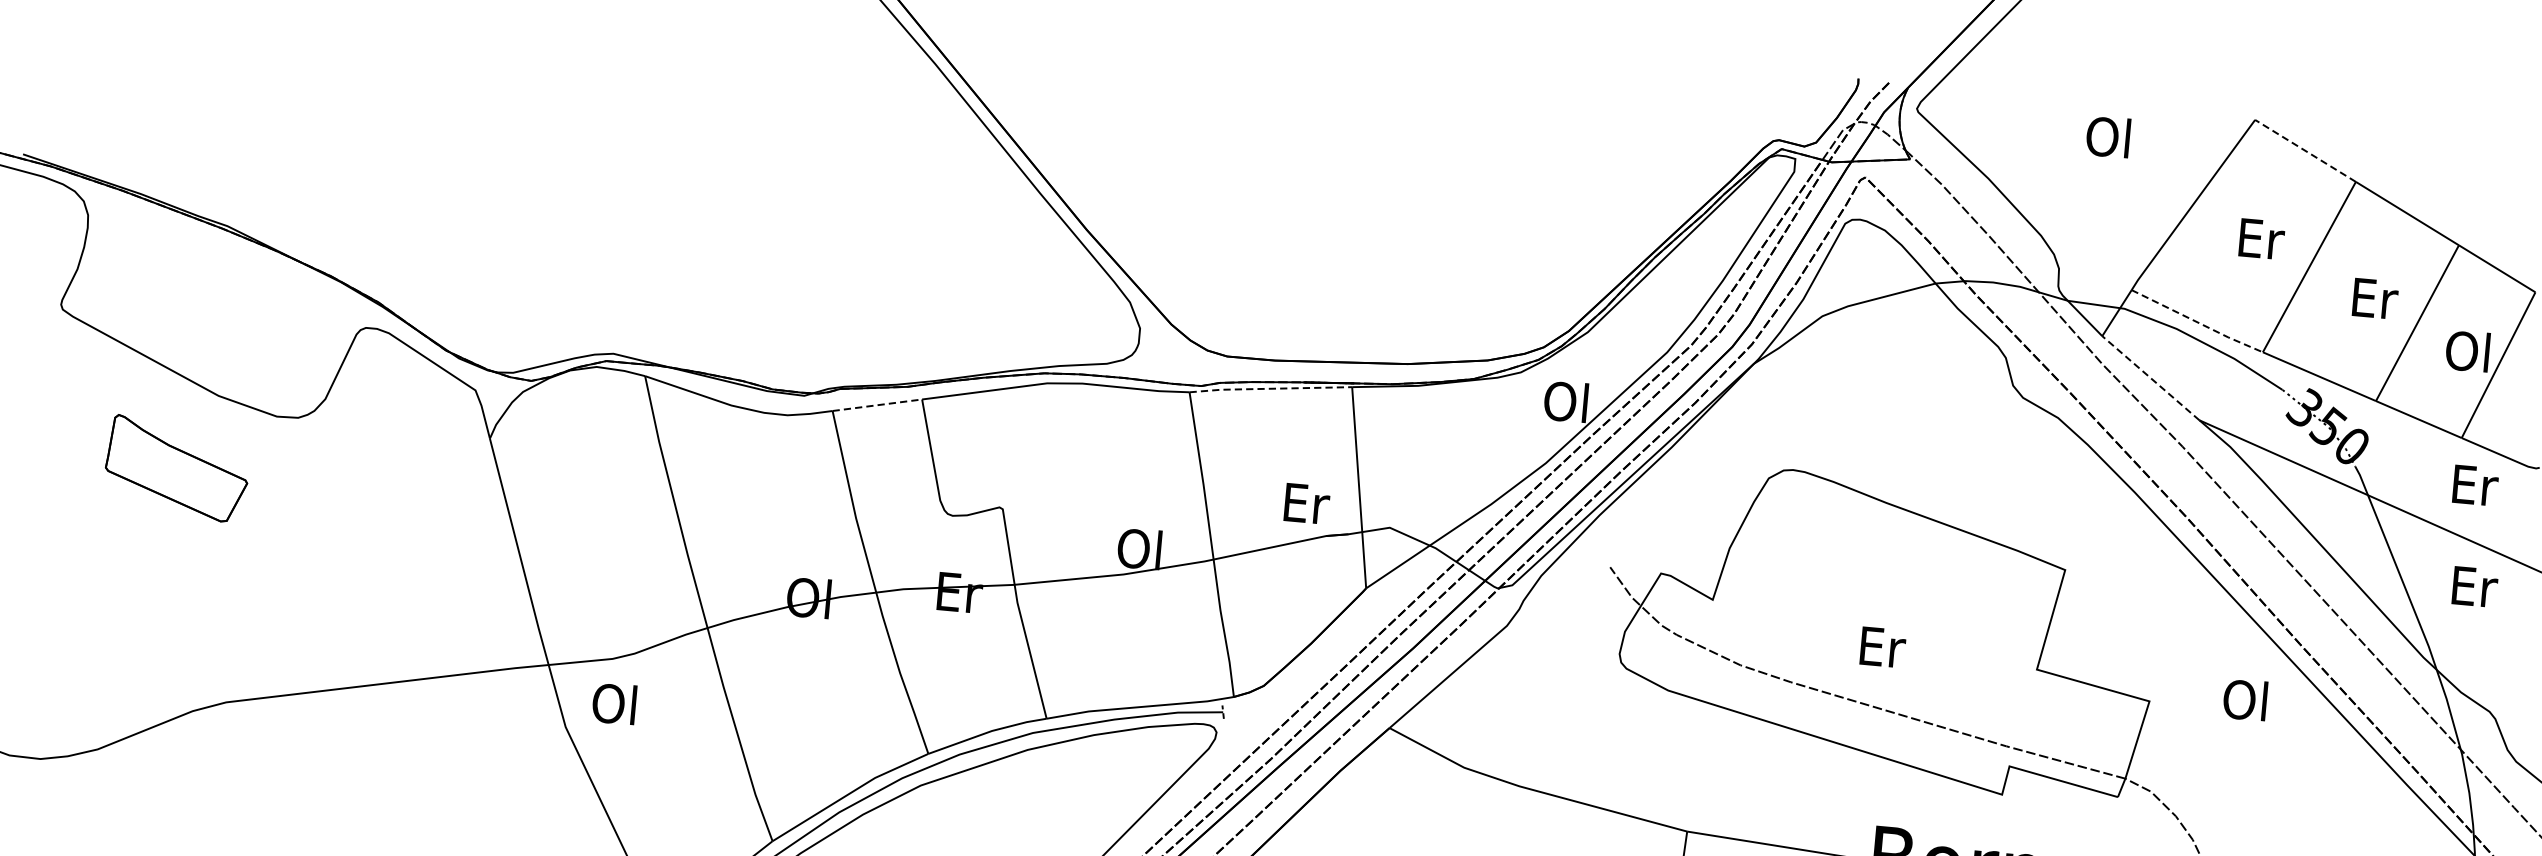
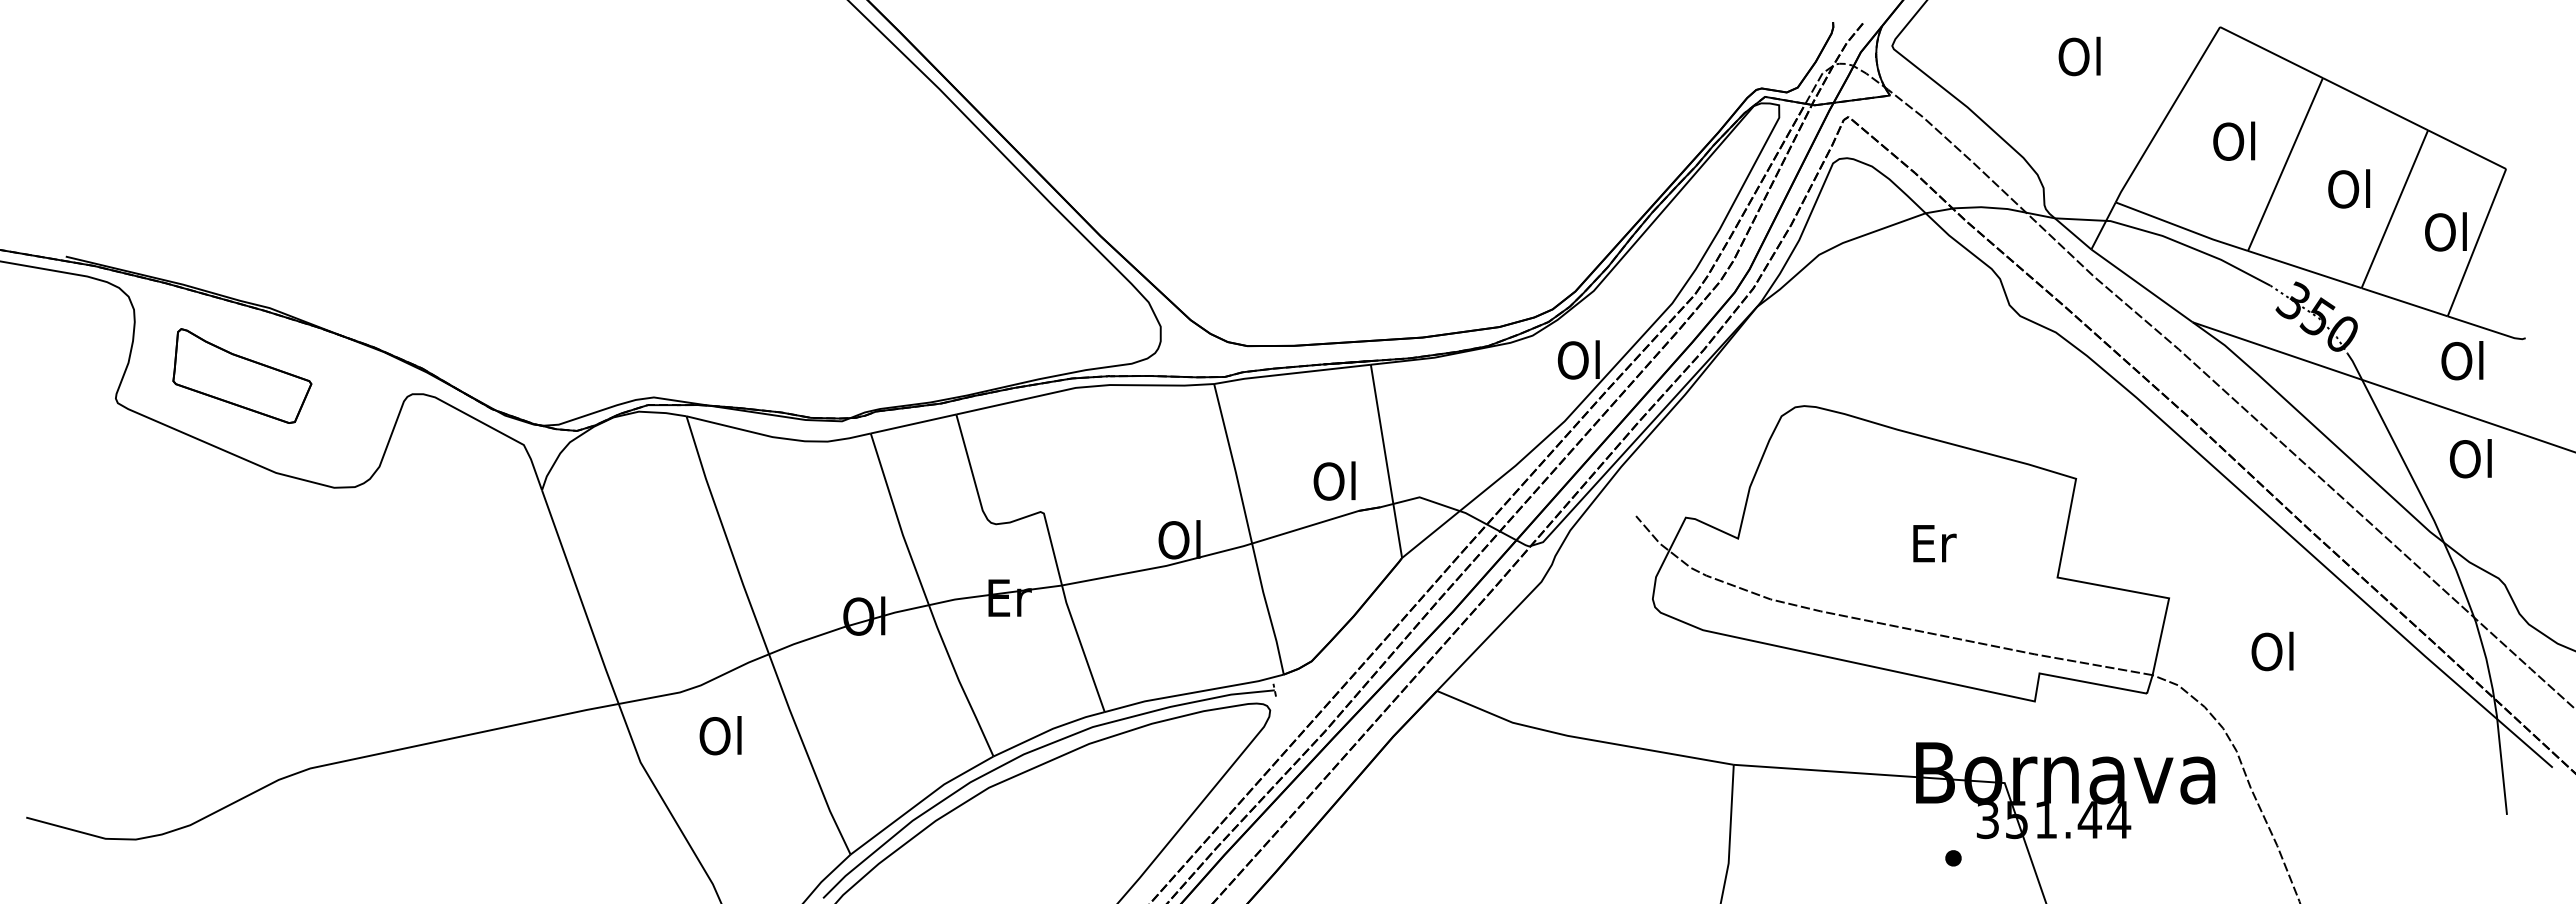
line: (2305, 150) -> (2271, 52), dashed -> solid
text: (2260, 237) -> (2235, 140), Er -> Ol
text: (2373, 297) -> (2350, 188), Er -> Ol
line: (2197, 322) -> (2182, 227), dashed -> solid
line: (2150, 377) -> (2141, 285), dashed -> solid
line: (1269, 388) -> (1291, 373), dashed -> solid
line: (877, 405) -> (913, 424), dashed -> solid
part: (177, 468) -> (242, 375), moved
text: (2474, 484) -> (2464, 360), Er -> Ol
text: (1306, 502) -> (1336, 480), Er -> Ol
text: (2473, 586) -> (2472, 458), Er -> Ol
text: (1882, 647) -> (1934, 543), moved
text: (2245, 699) -> (2272, 651), moved
text: (614, 703) -> (720, 735), moved

